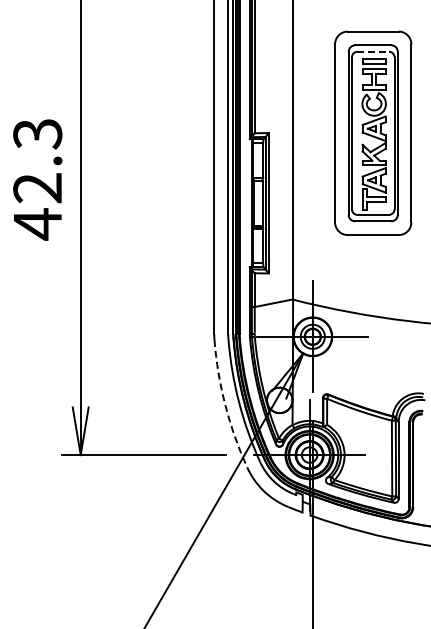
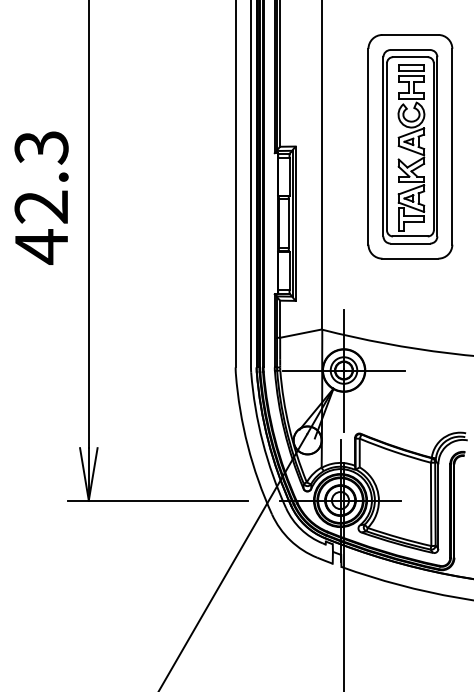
line: (373, 51) -> (410, 56), dashed -> solid
arc: (225, 405) -> (247, 446), dashed -> solid

